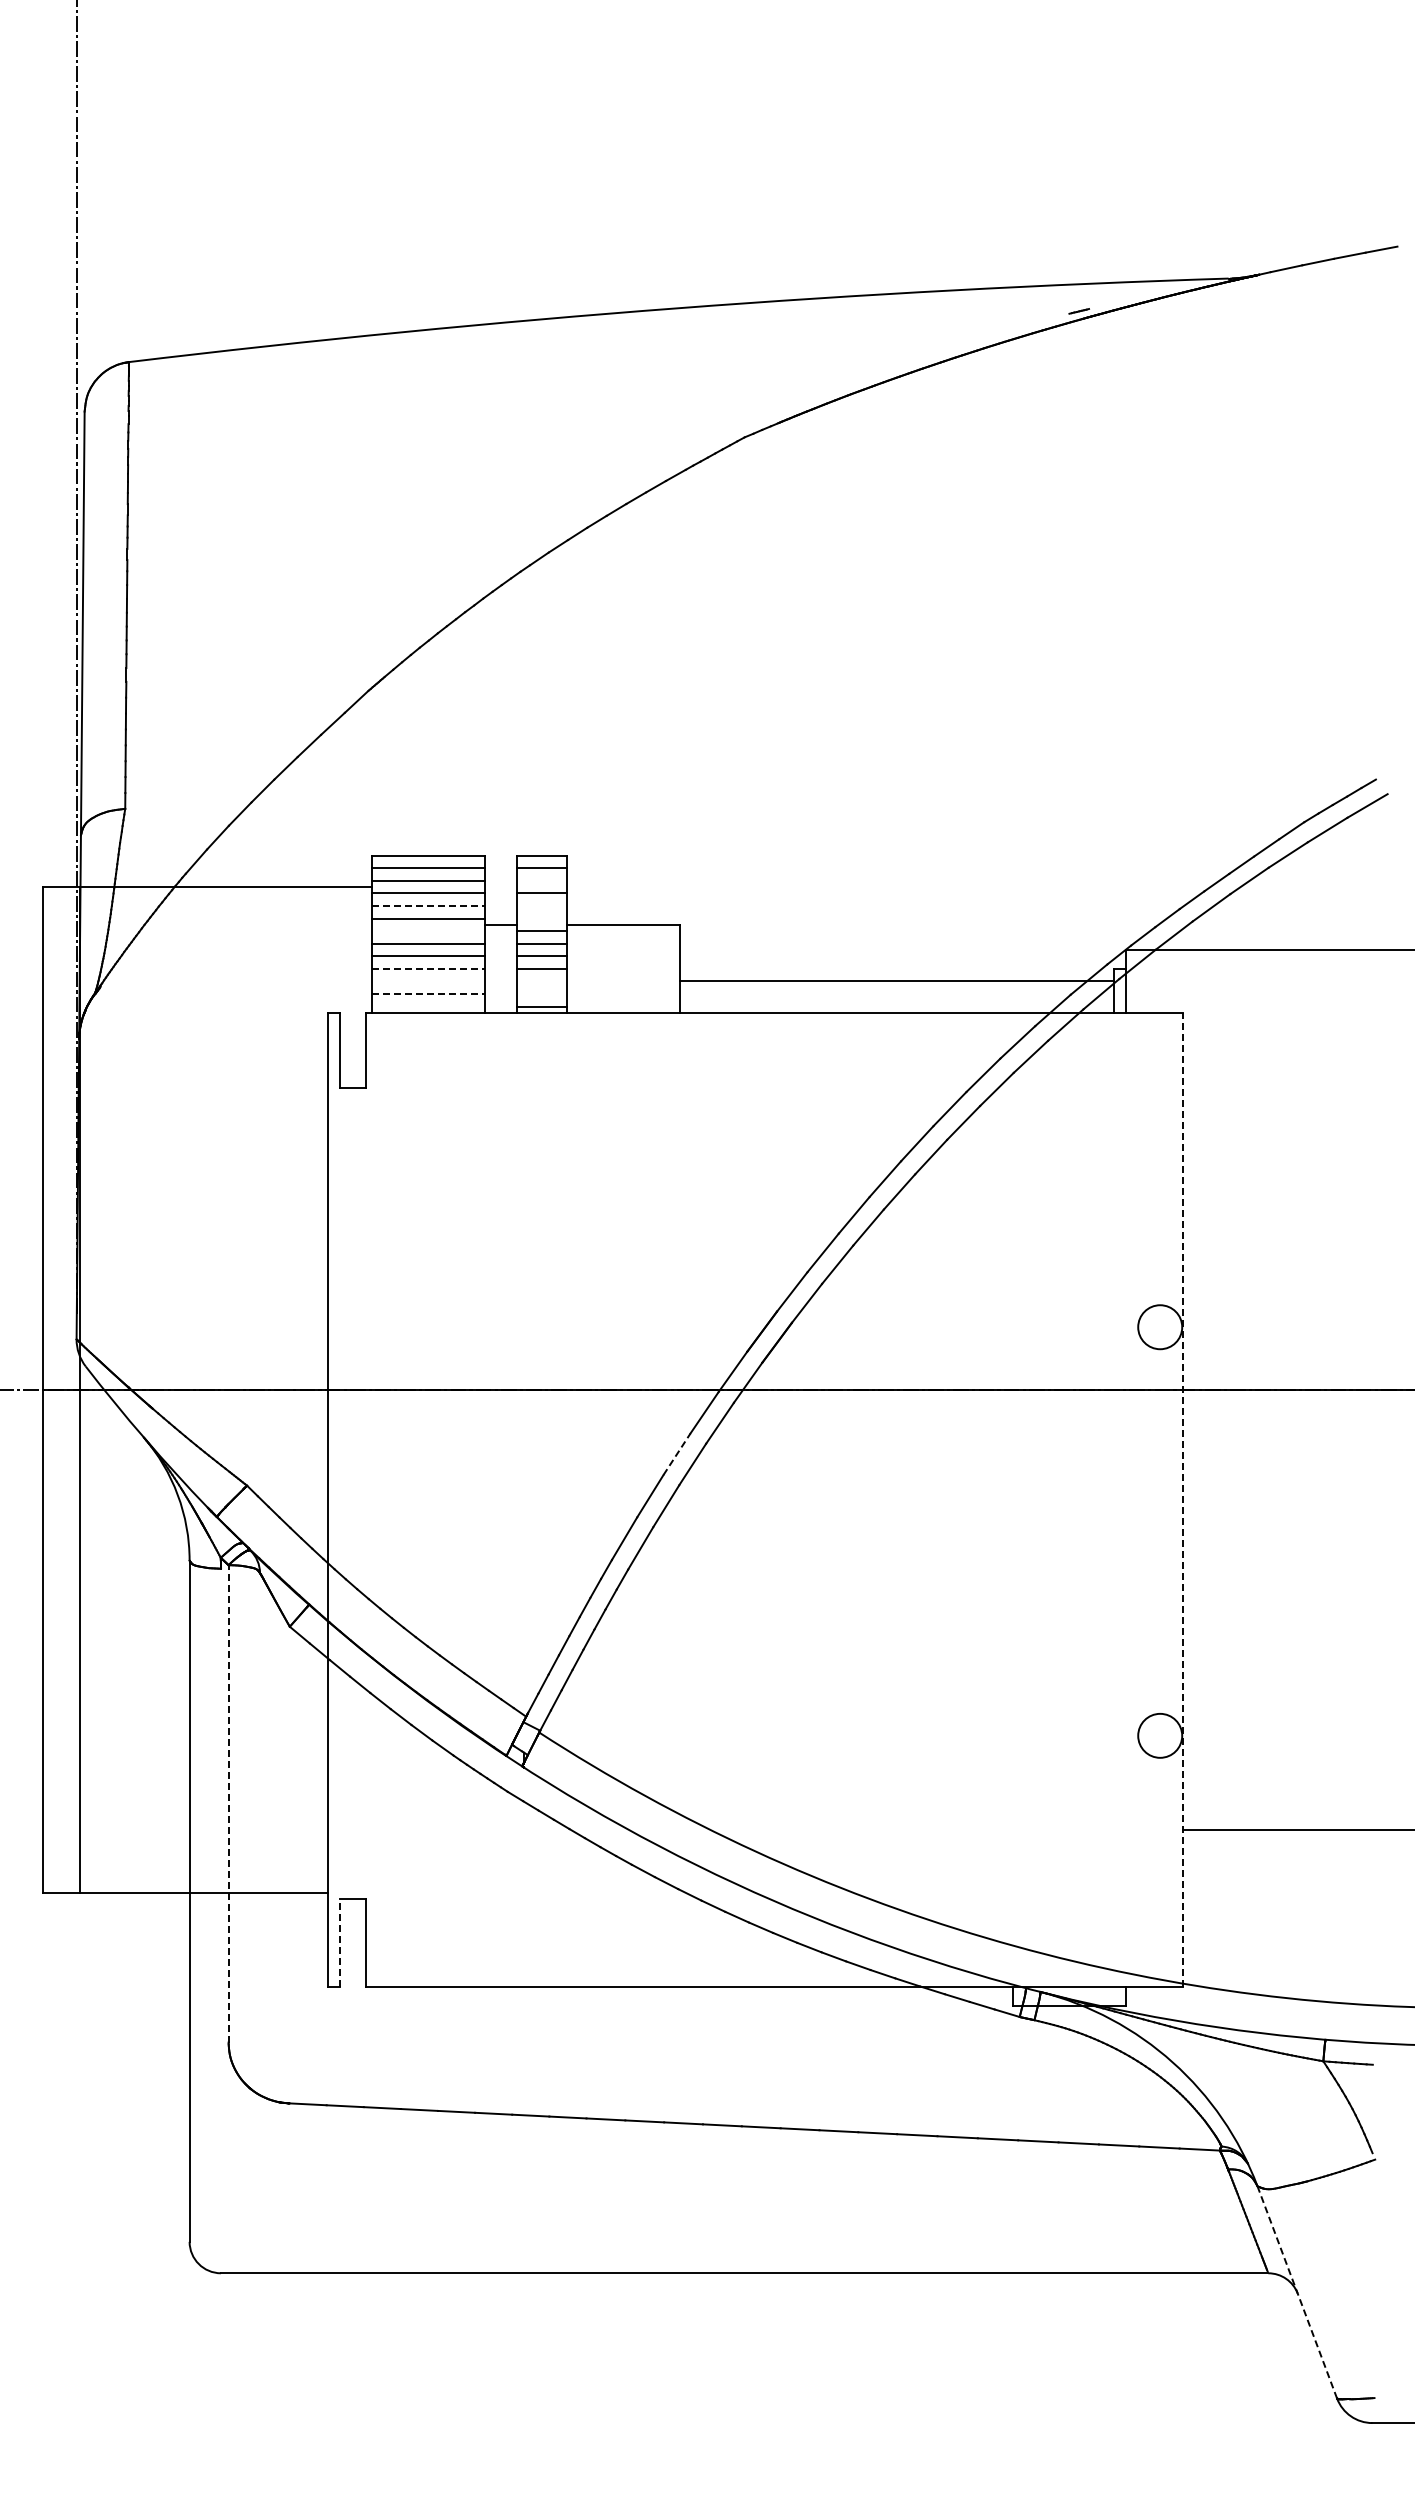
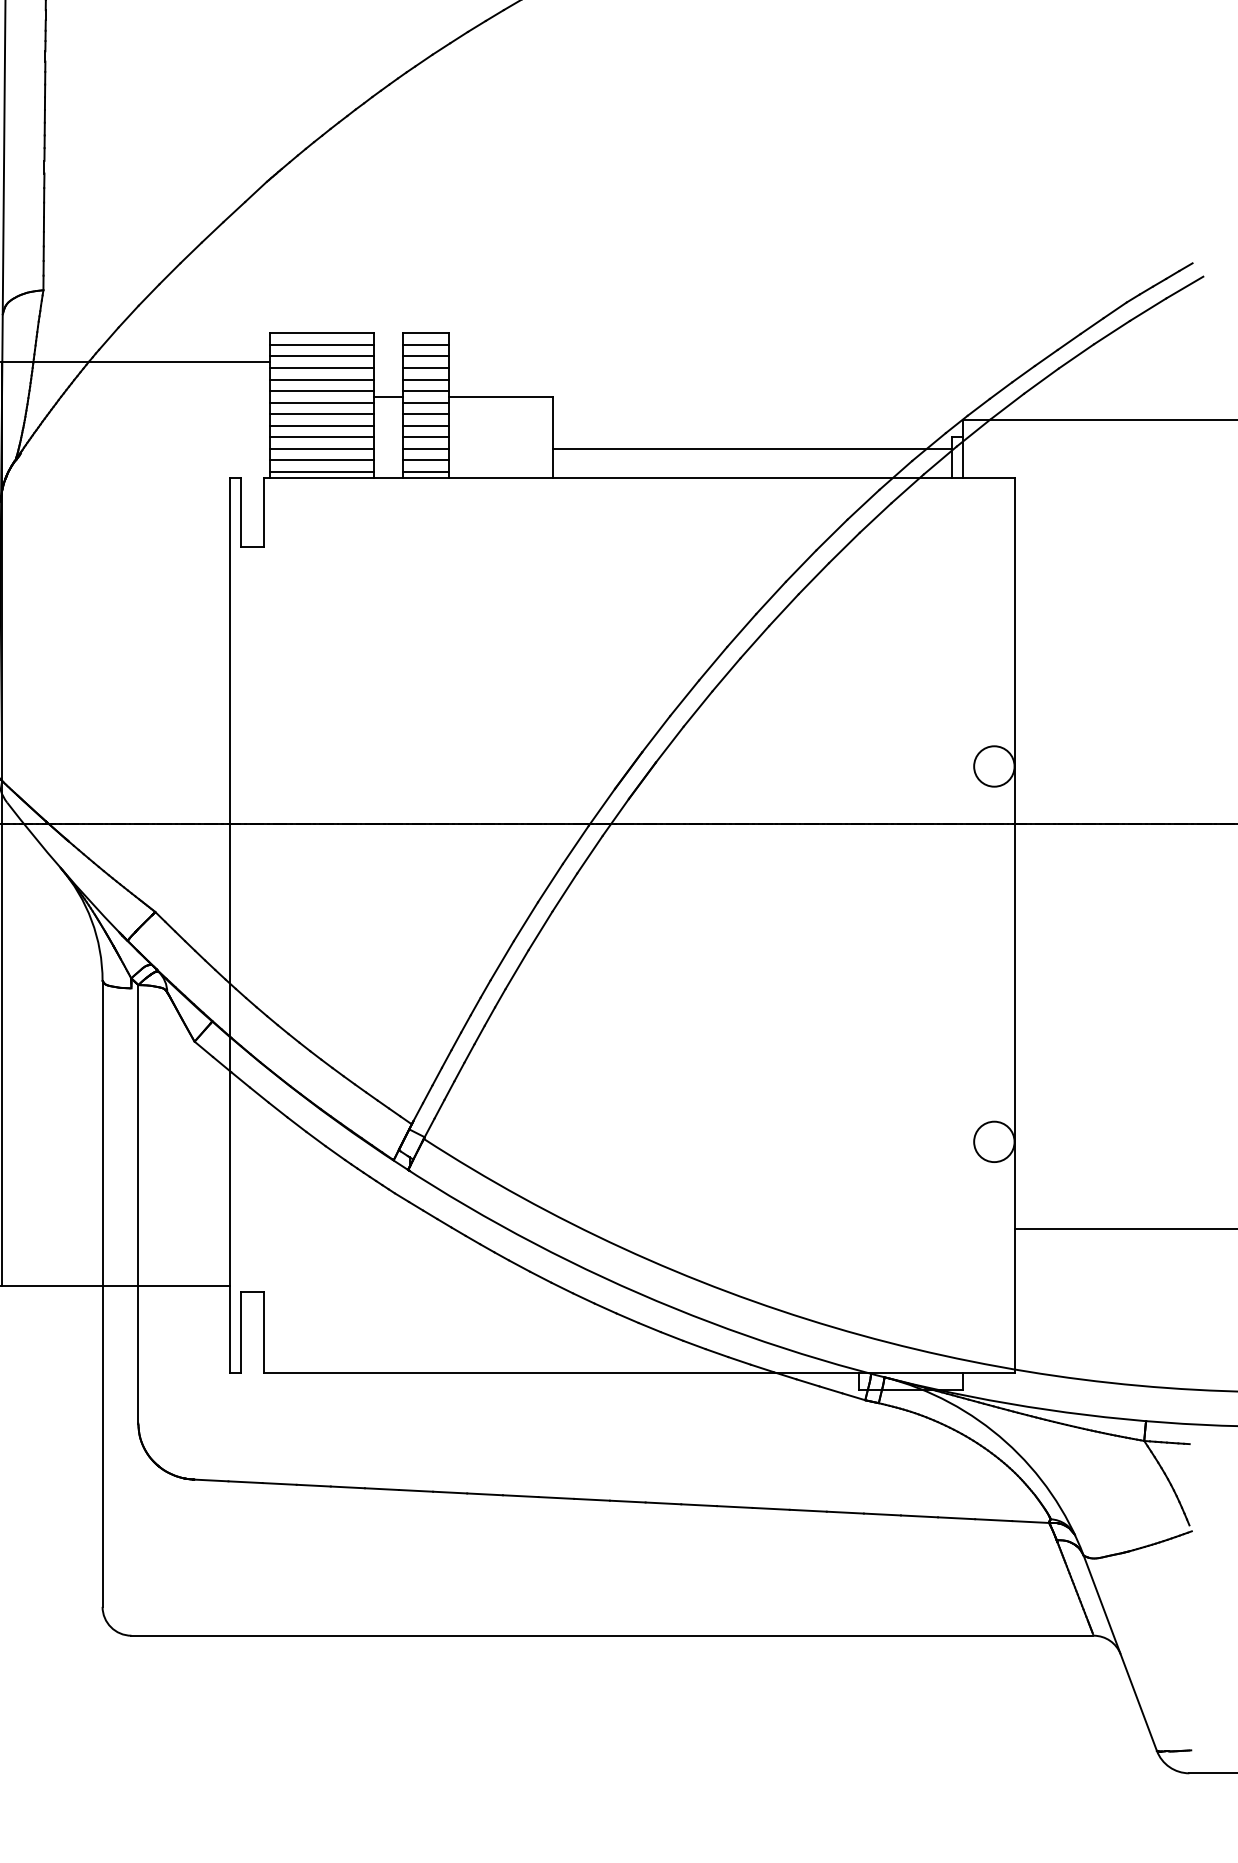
line: (541, 880) -> (425, 356), added
line: (428, 906) -> (322, 379), dashed -> solid
line: (541, 906) -> (425, 379), added
line: (541, 918) -> (425, 390), added
line: (428, 931) -> (322, 402), added
line: (428, 968) -> (322, 436), dashed -> solid
line: (428, 981) -> (322, 448), added
line: (541, 981) -> (425, 448), added
line: (428, 994) -> (322, 460), dashed -> solid
line: (541, 994) -> (425, 460), added
line: (428, 1006) -> (322, 471), added
line: (677, 1454) -> (550, 883), dashed -> solid
line: (1182, 1499) -> (1014, 924), dashed -> solid
line: (228, 1803) -> (138, 1204), dashed -> solid
line: (340, 1942) -> (241, 1331), dashed -> solid
line: (1297, 2291) -> (1120, 1652), dashed -> solid

